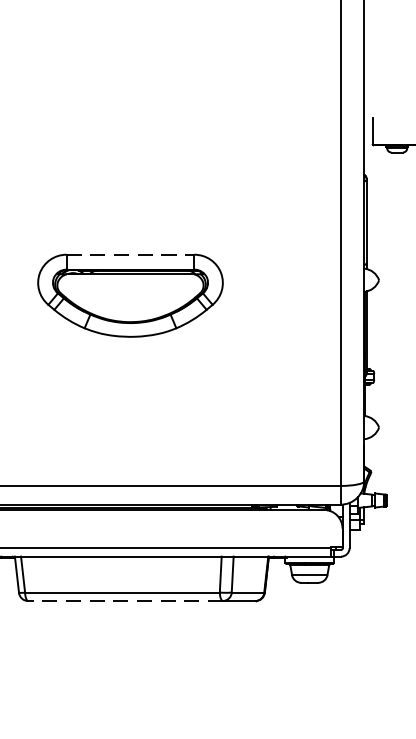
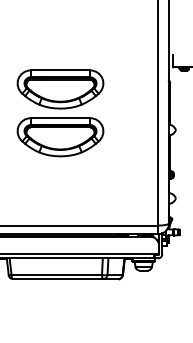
part: (130, 192) -> (60, 89), added
line: (130, 255) -> (60, 118), dashed -> solid
line: (124, 602) -> (57, 279), dashed -> solid

